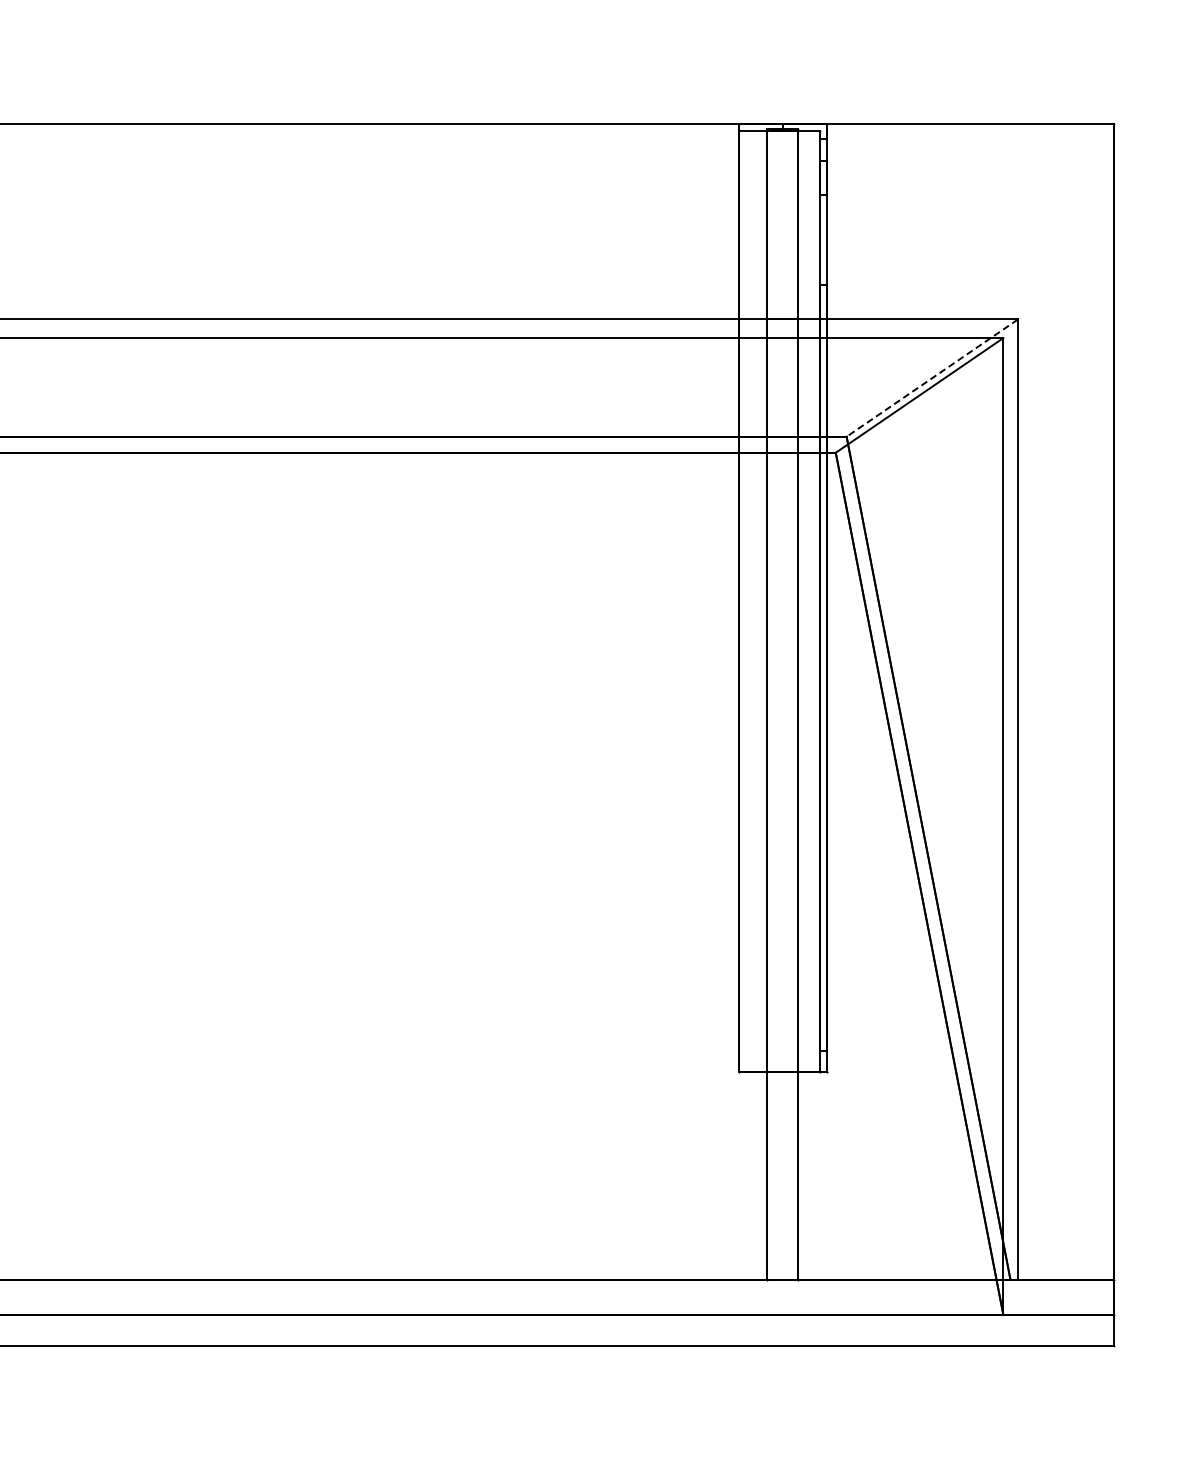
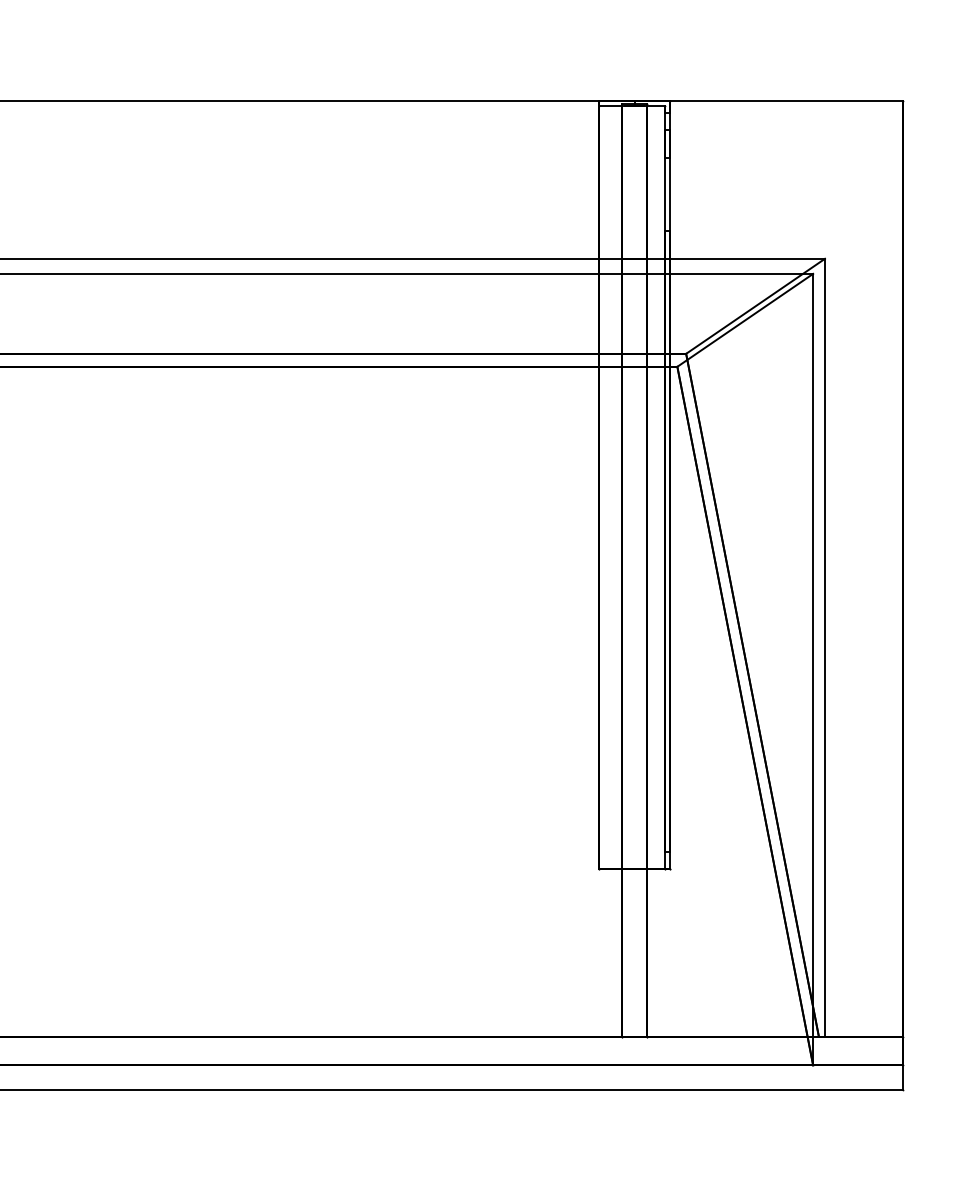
line: (932, 378) -> (755, 306), dashed -> solid

